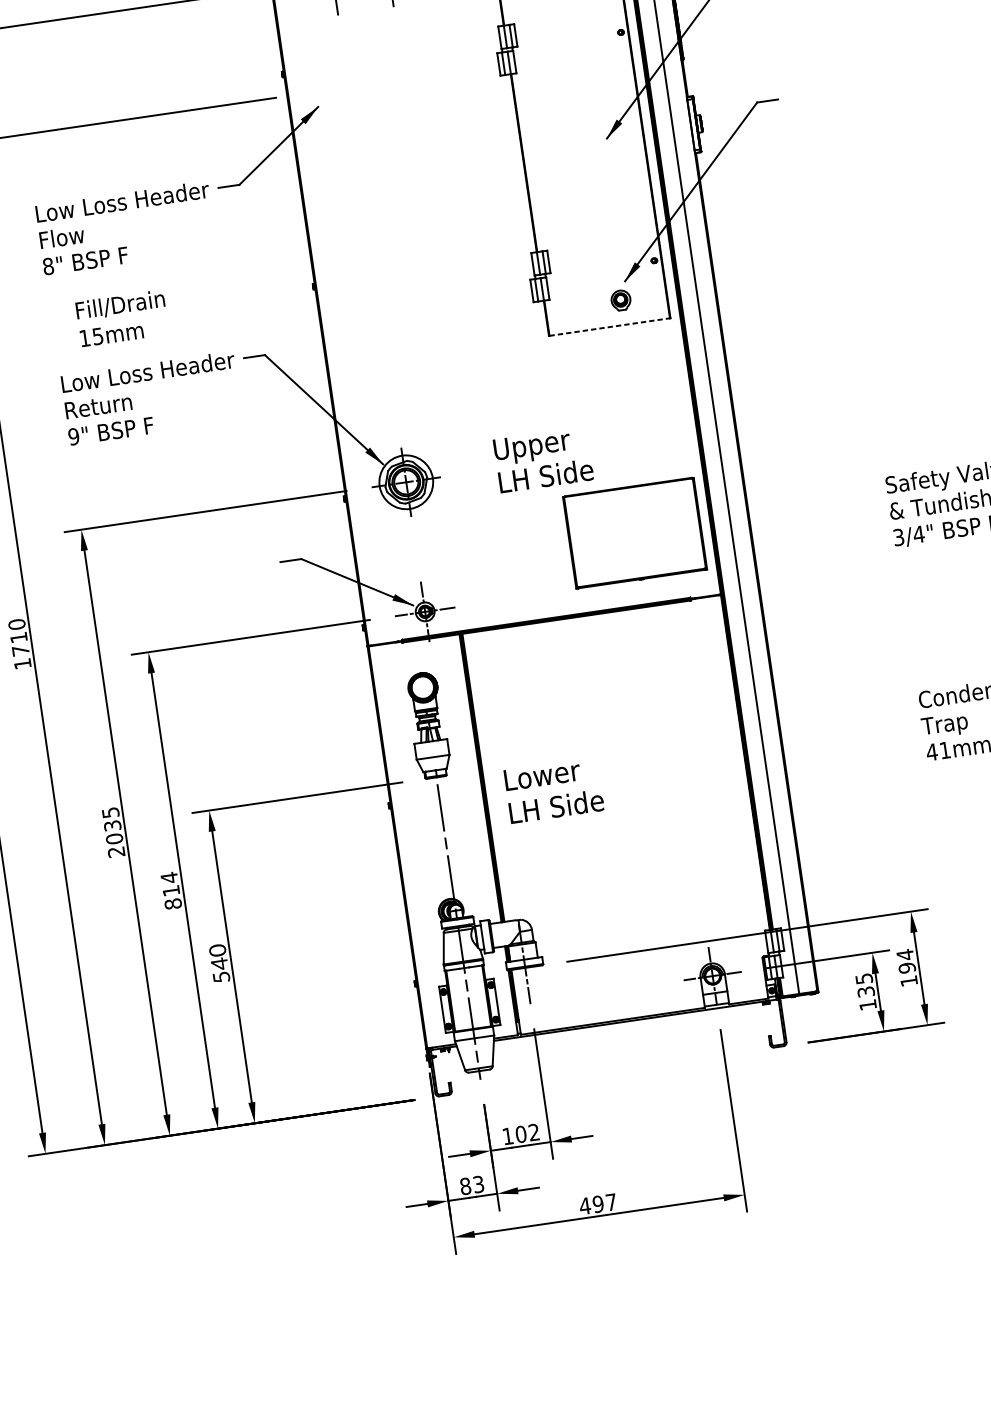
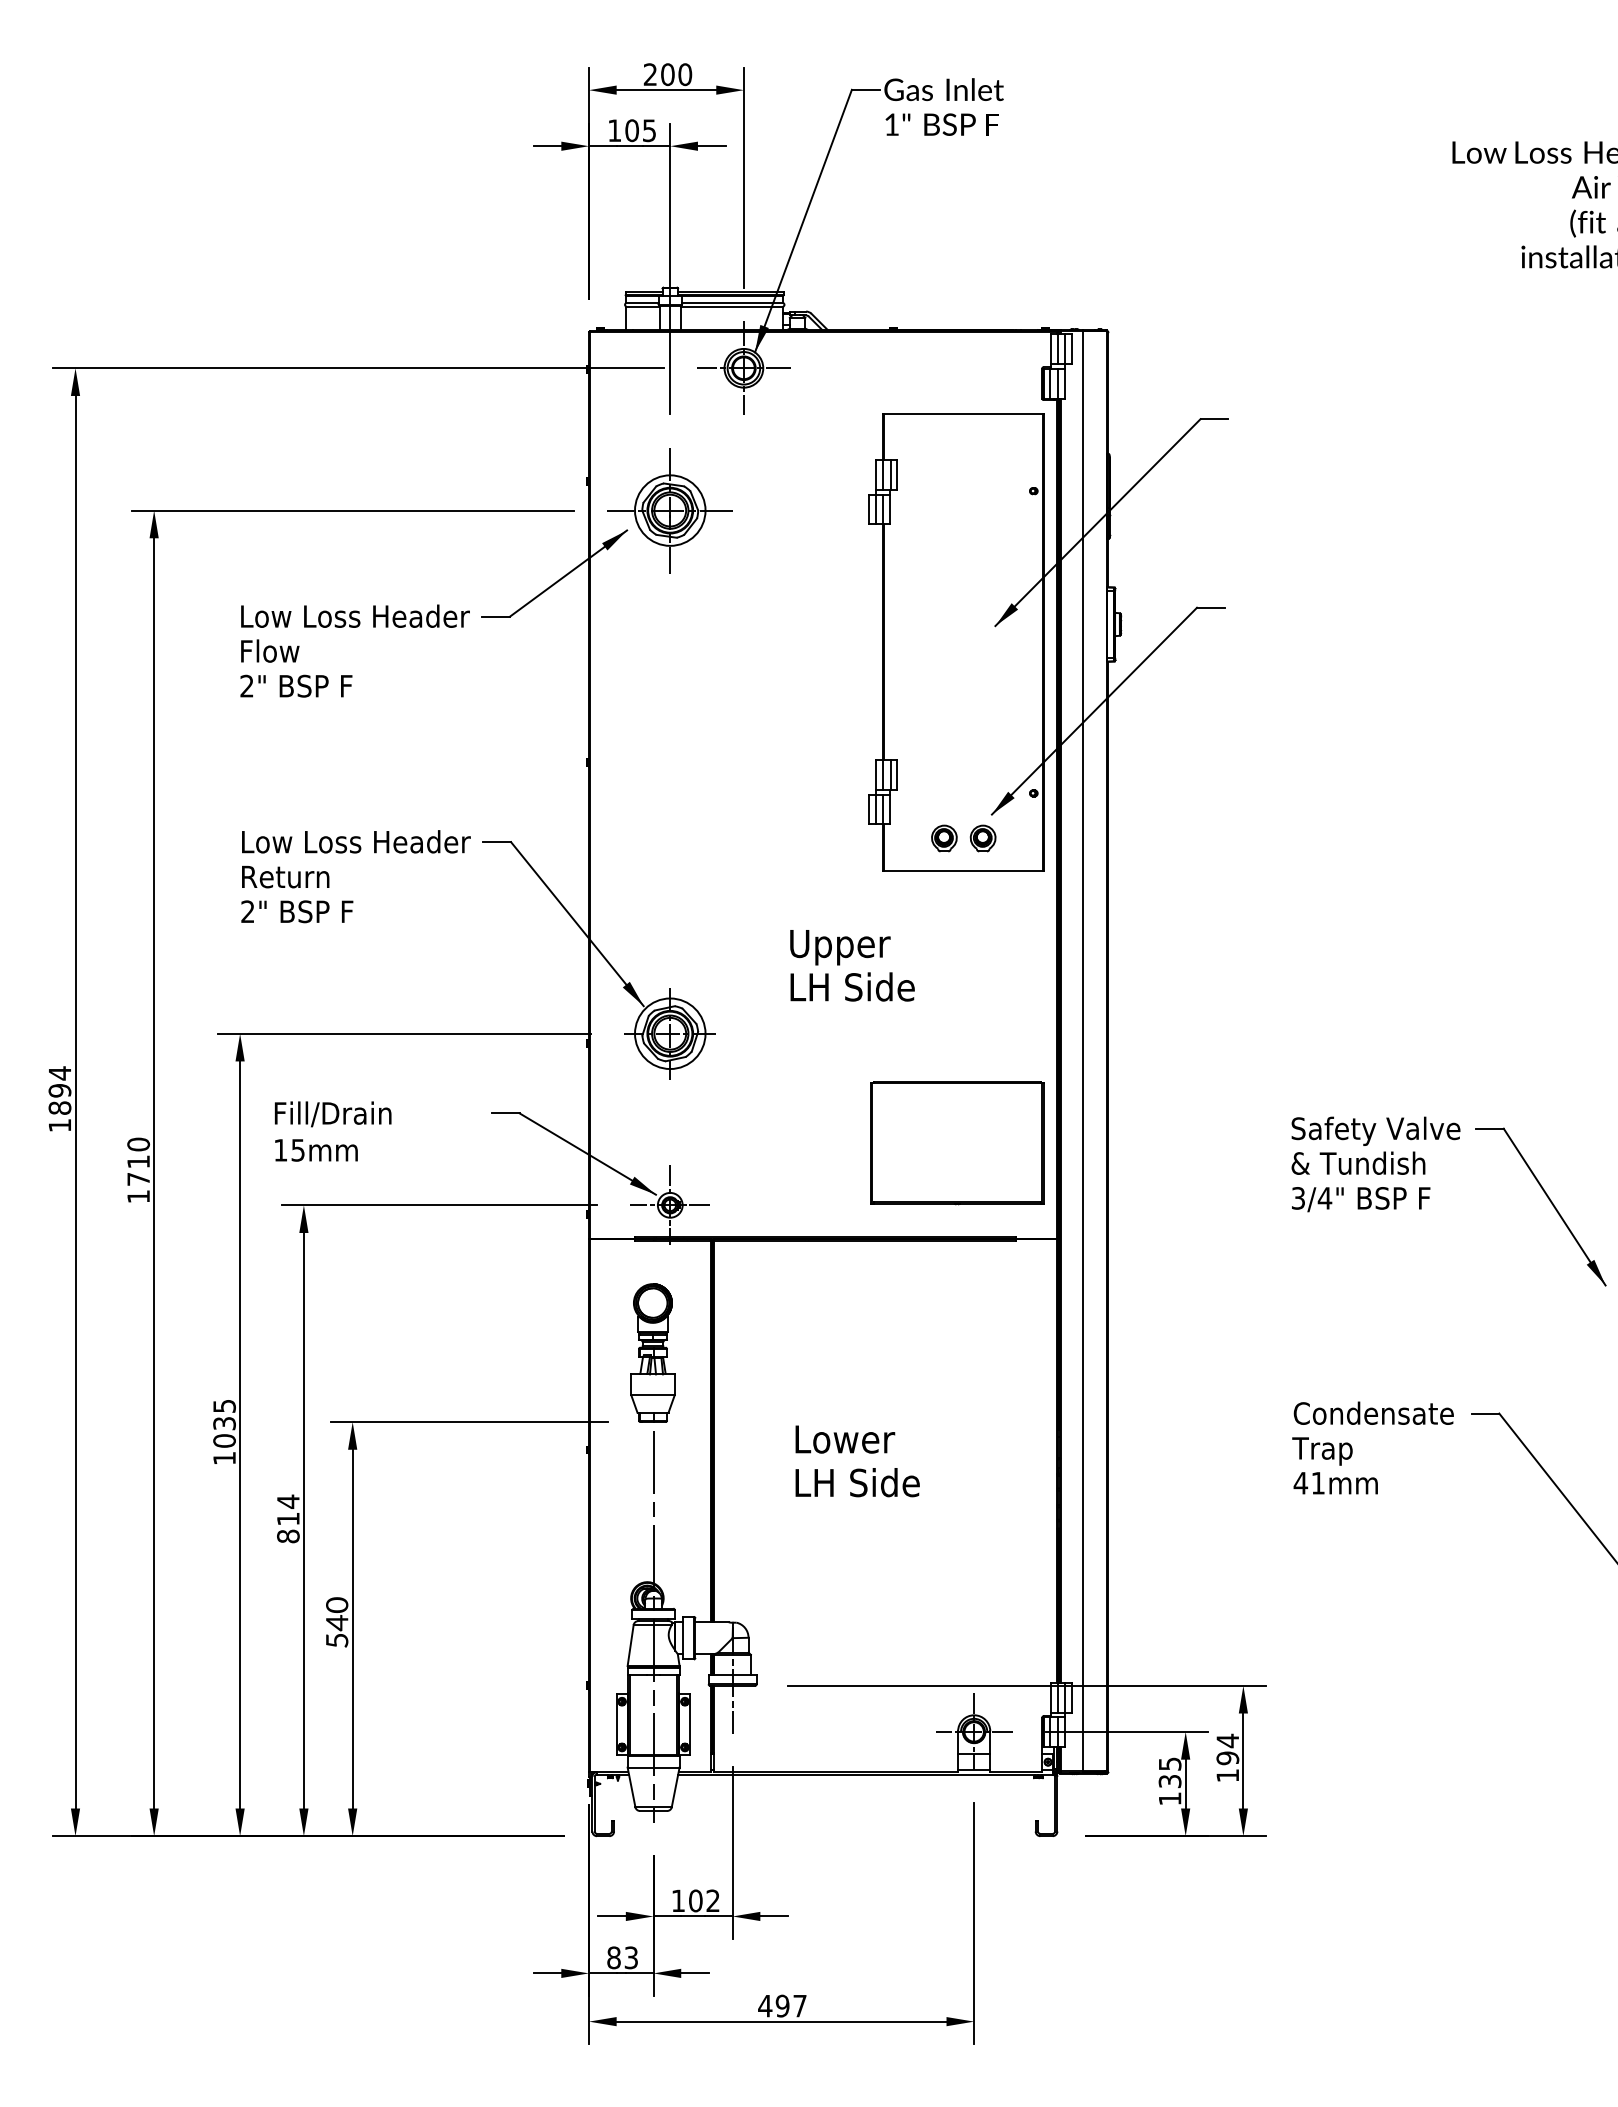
part: (348, 87) -> (669, 510), added
text: (47, 265) -> (246, 685), 8" -> 2"
part: (591, 304) -> (944, 838), added
text: (122, 318) -> (333, 1131), moved
line: (609, 326) -> (963, 870), dashed -> solid
text: (73, 436) -> (247, 911), 9" -> 2"
text: (543, 459) -> (852, 965), moved
text: (554, 790) -> (857, 1461), moved
text: (116, 852) -> (224, 1458), 2035 -> 1035

